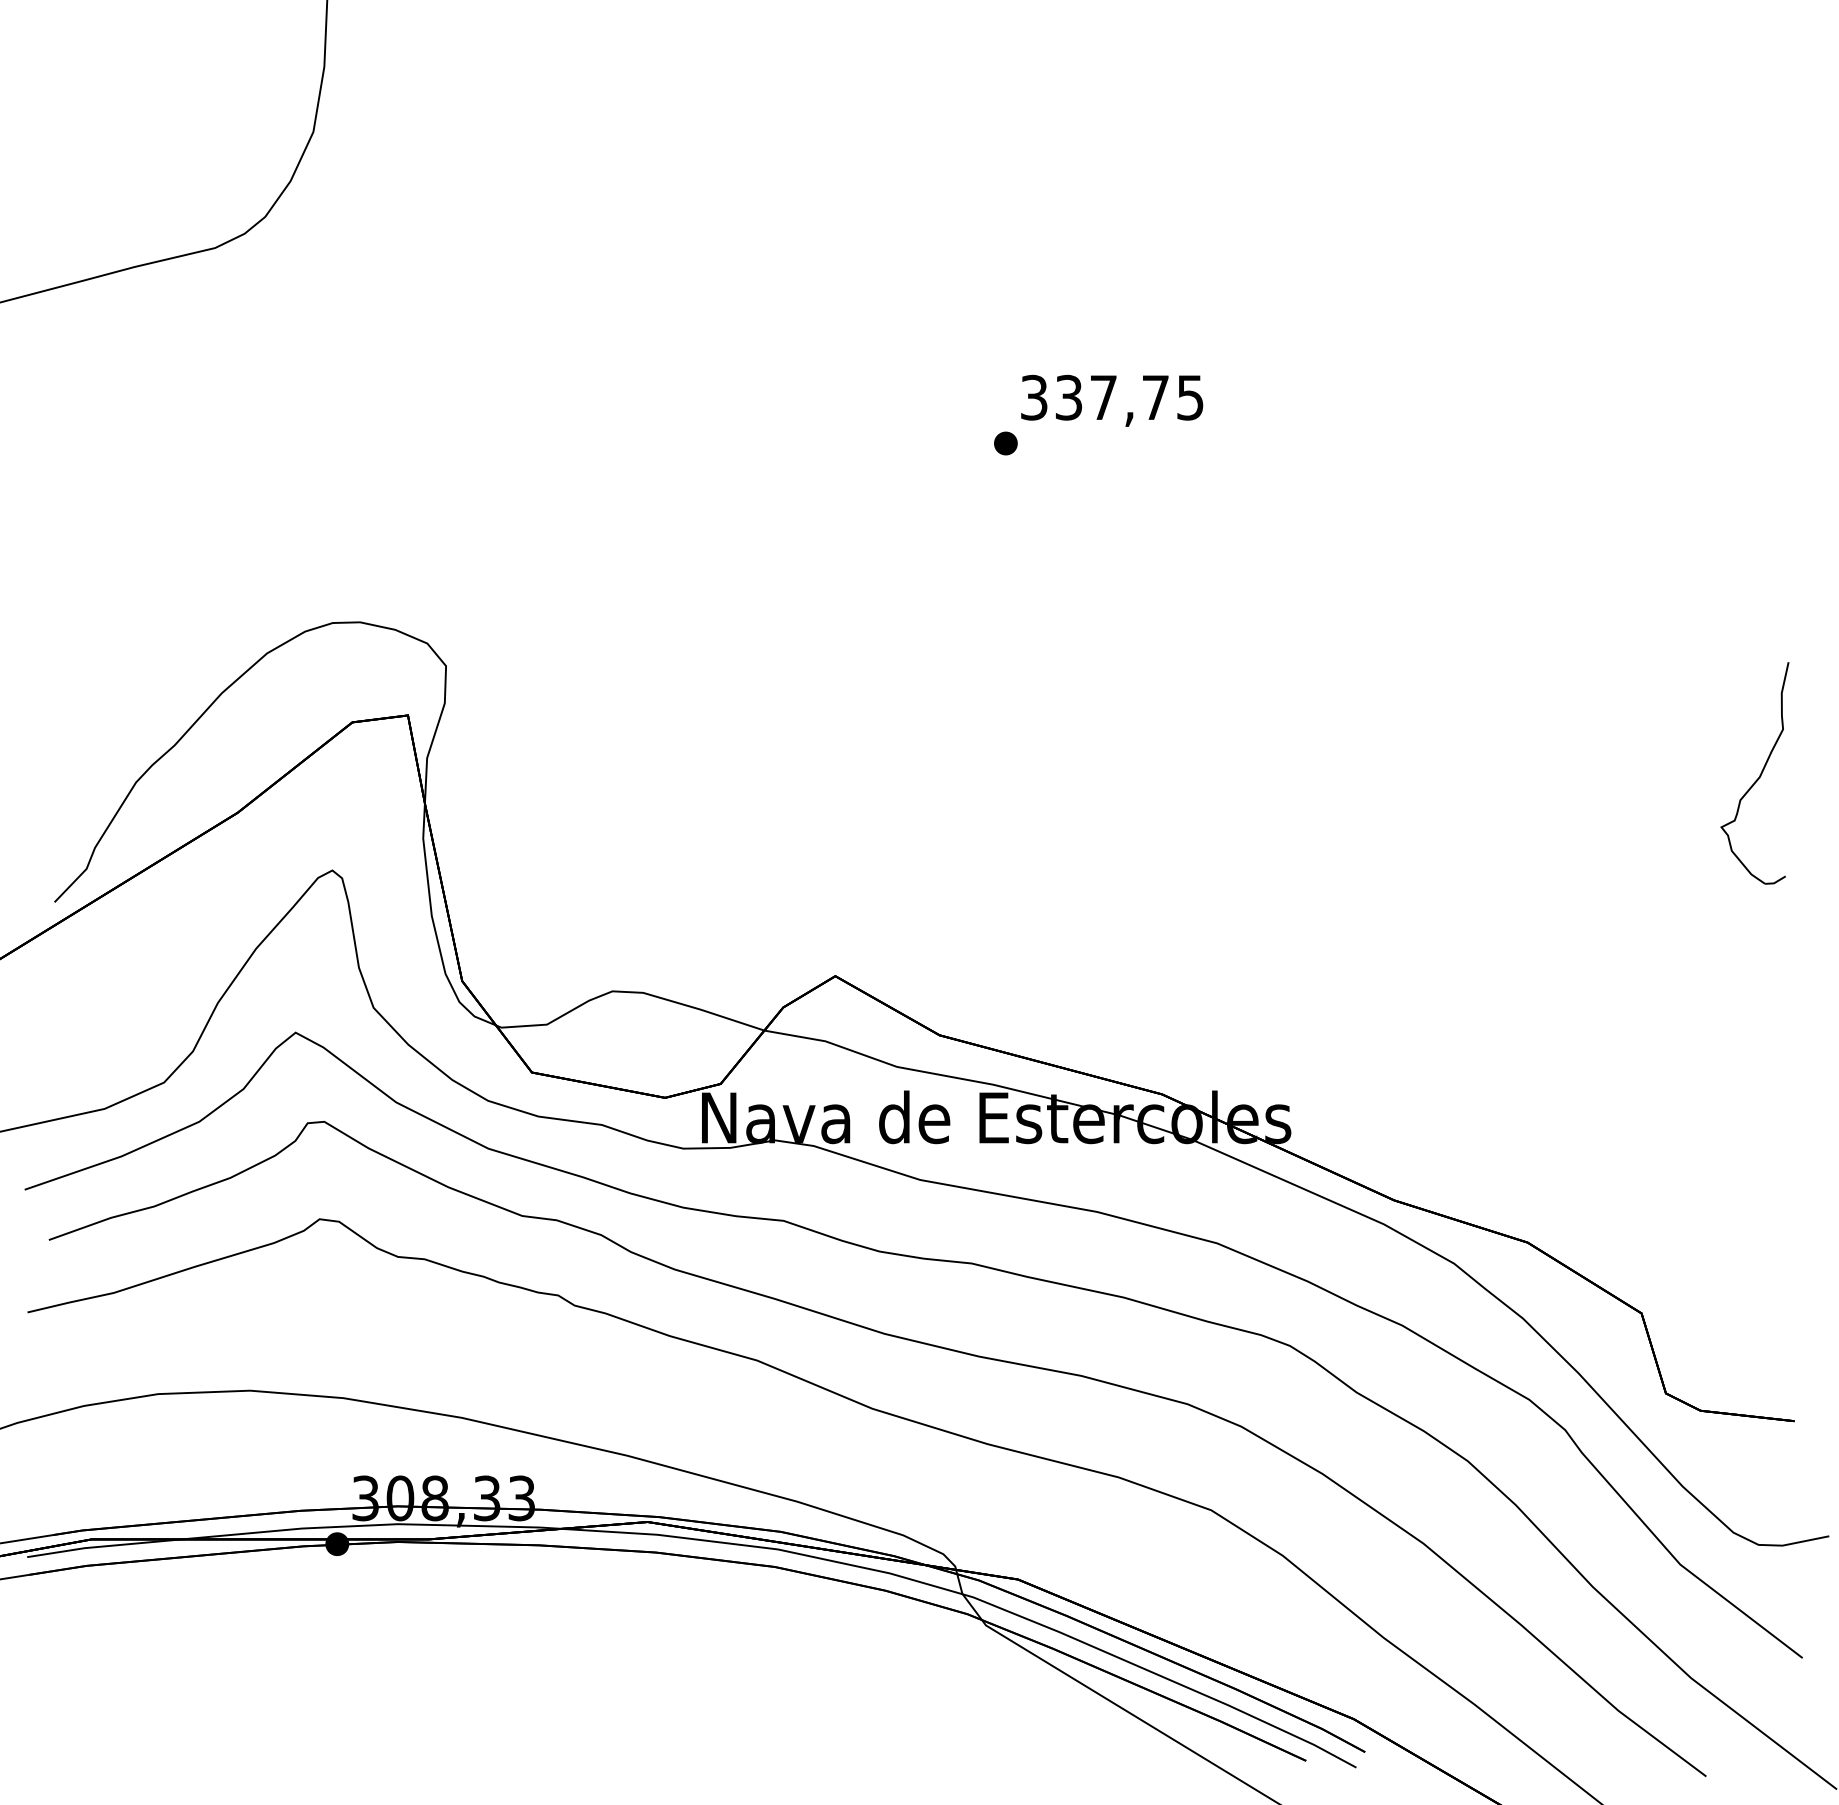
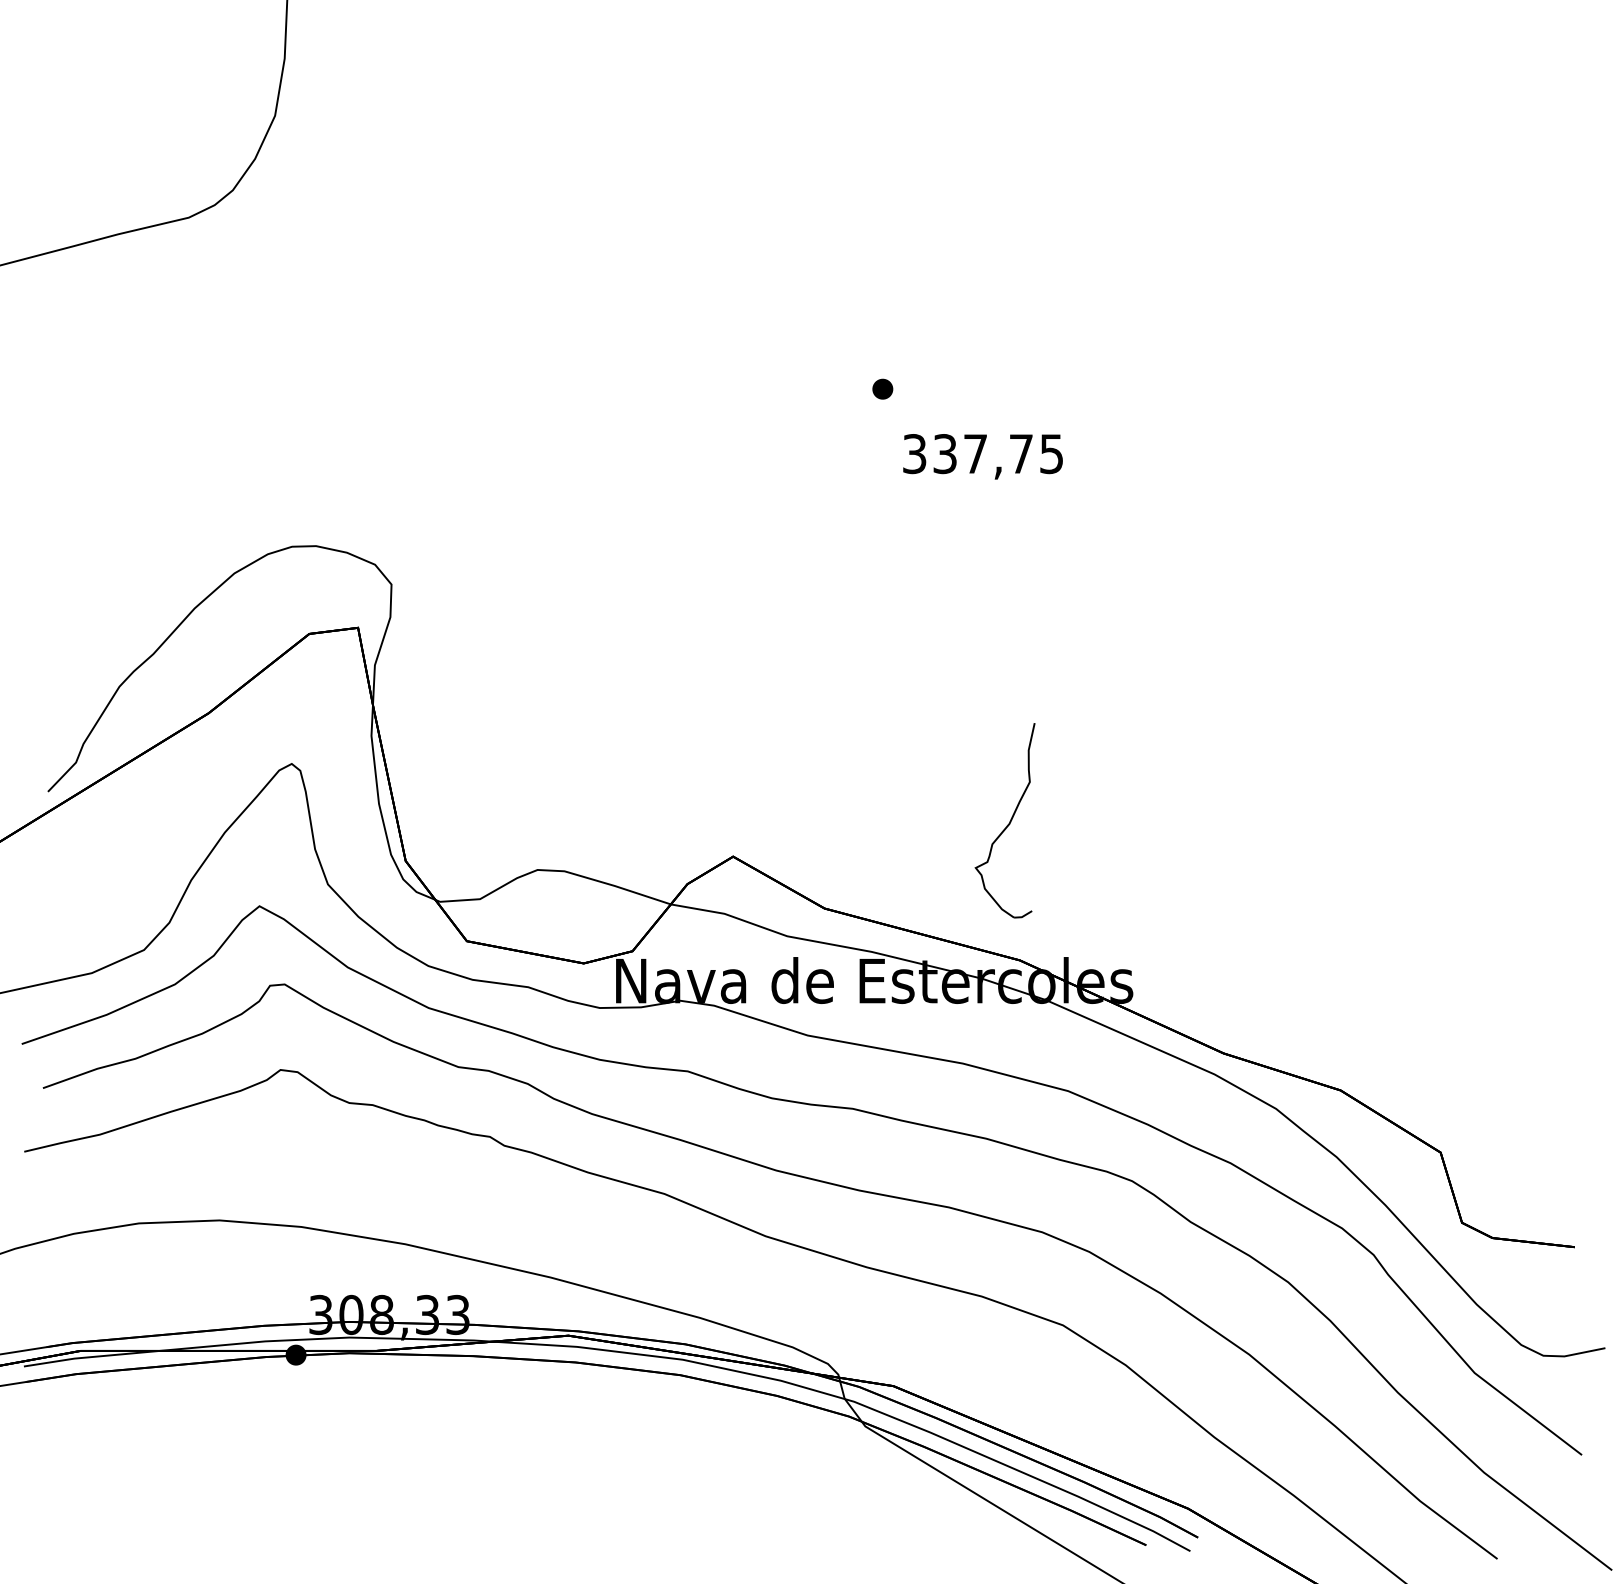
text: (1111, 400) -> (982, 456), moved
part: (1754, 773) -> (1004, 820), moved

